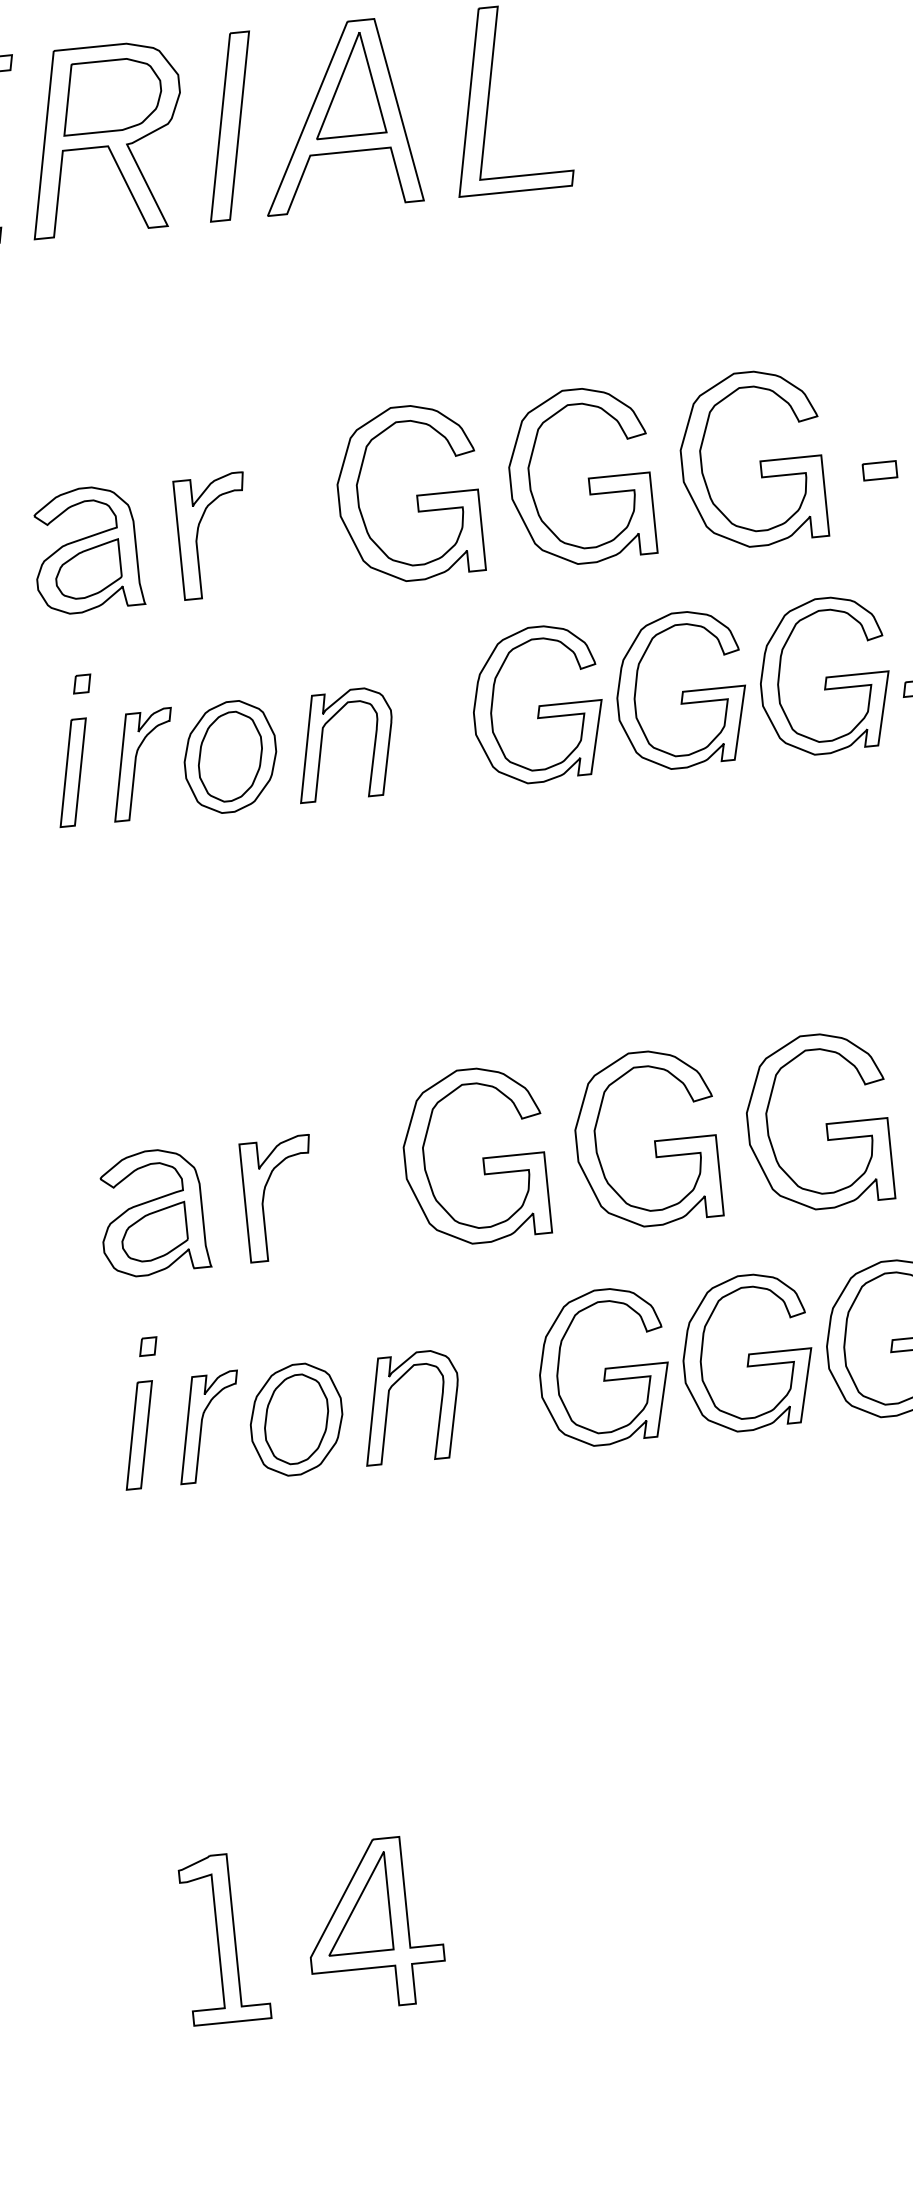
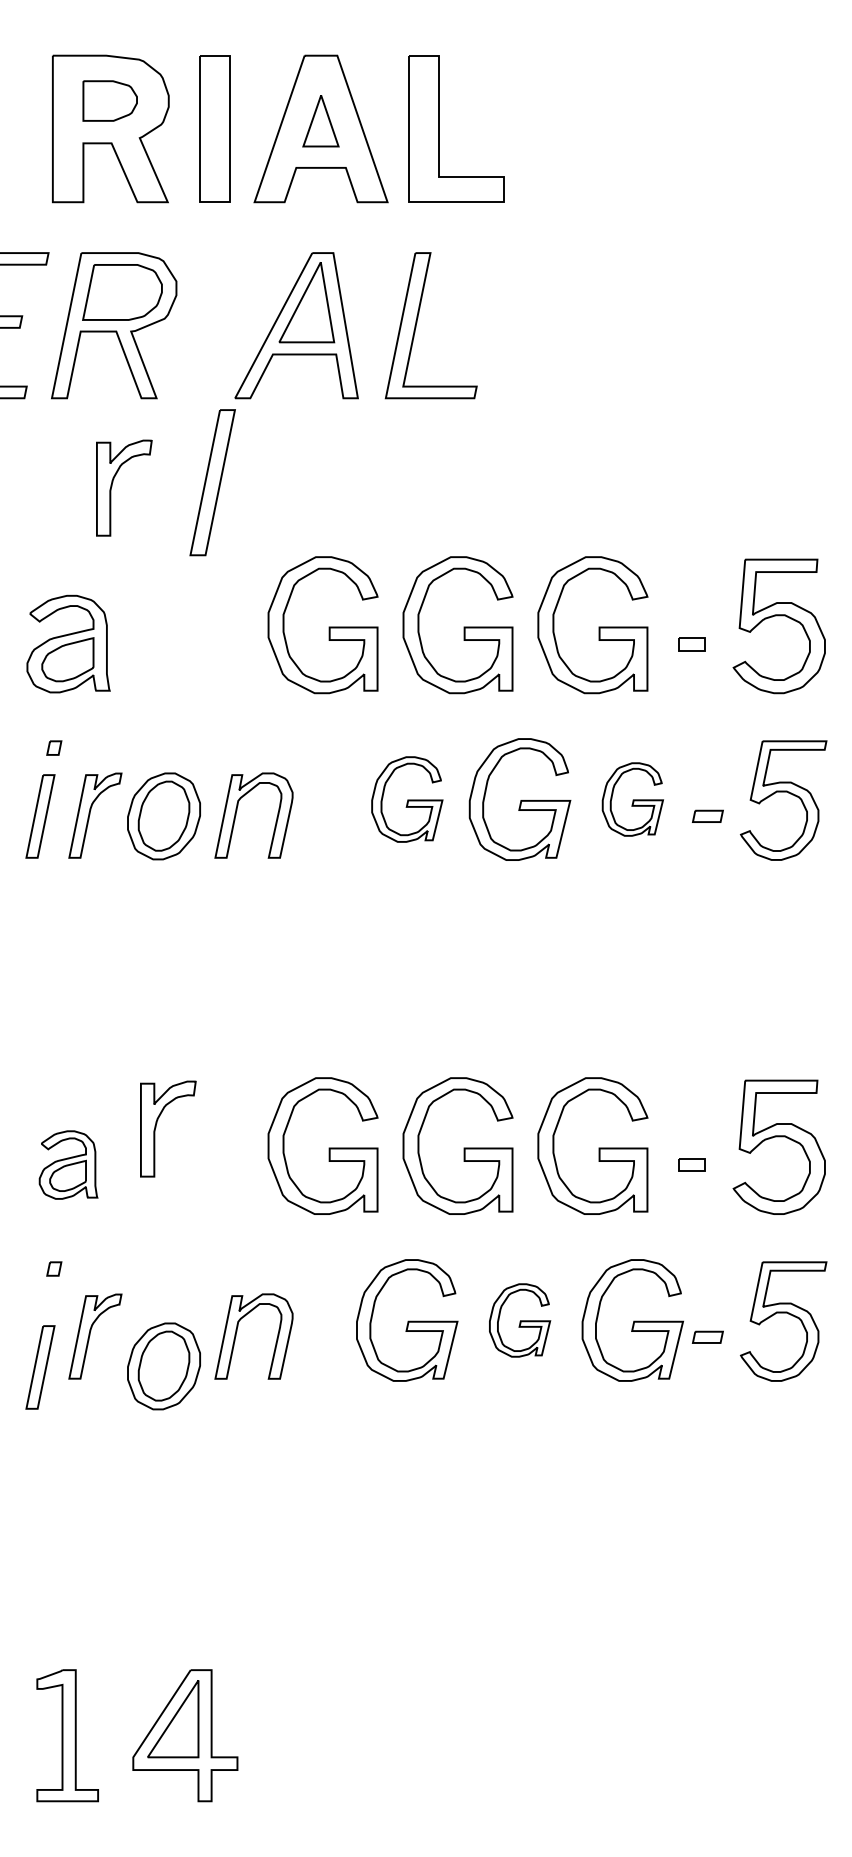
part: (229, 126) -> (212, 482), moved
part: (198, 535) -> (112, 486), moved
part: (824, 675) -> (632, 799), size x0.6
part: (537, 704) -> (407, 799), size x0.7
part: (264, 1198) -> (156, 1127), moved
part: (153, 1211) -> (68, 1164), size x0.7
part: (746, 1353) -> (519, 1320), size x0.6
part: (295, 1419) -> (163, 1366), moved
part: (139, 1435) -> (40, 1367), moved

